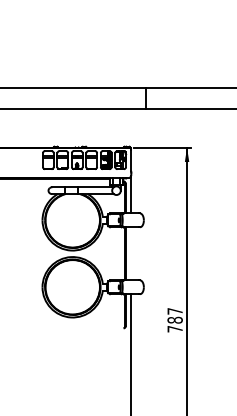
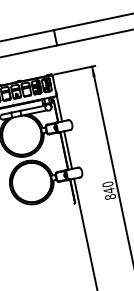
line: (131, 253) -> (68, 149), added
text: (174, 319) -> (108, 190), 787 -> 840

